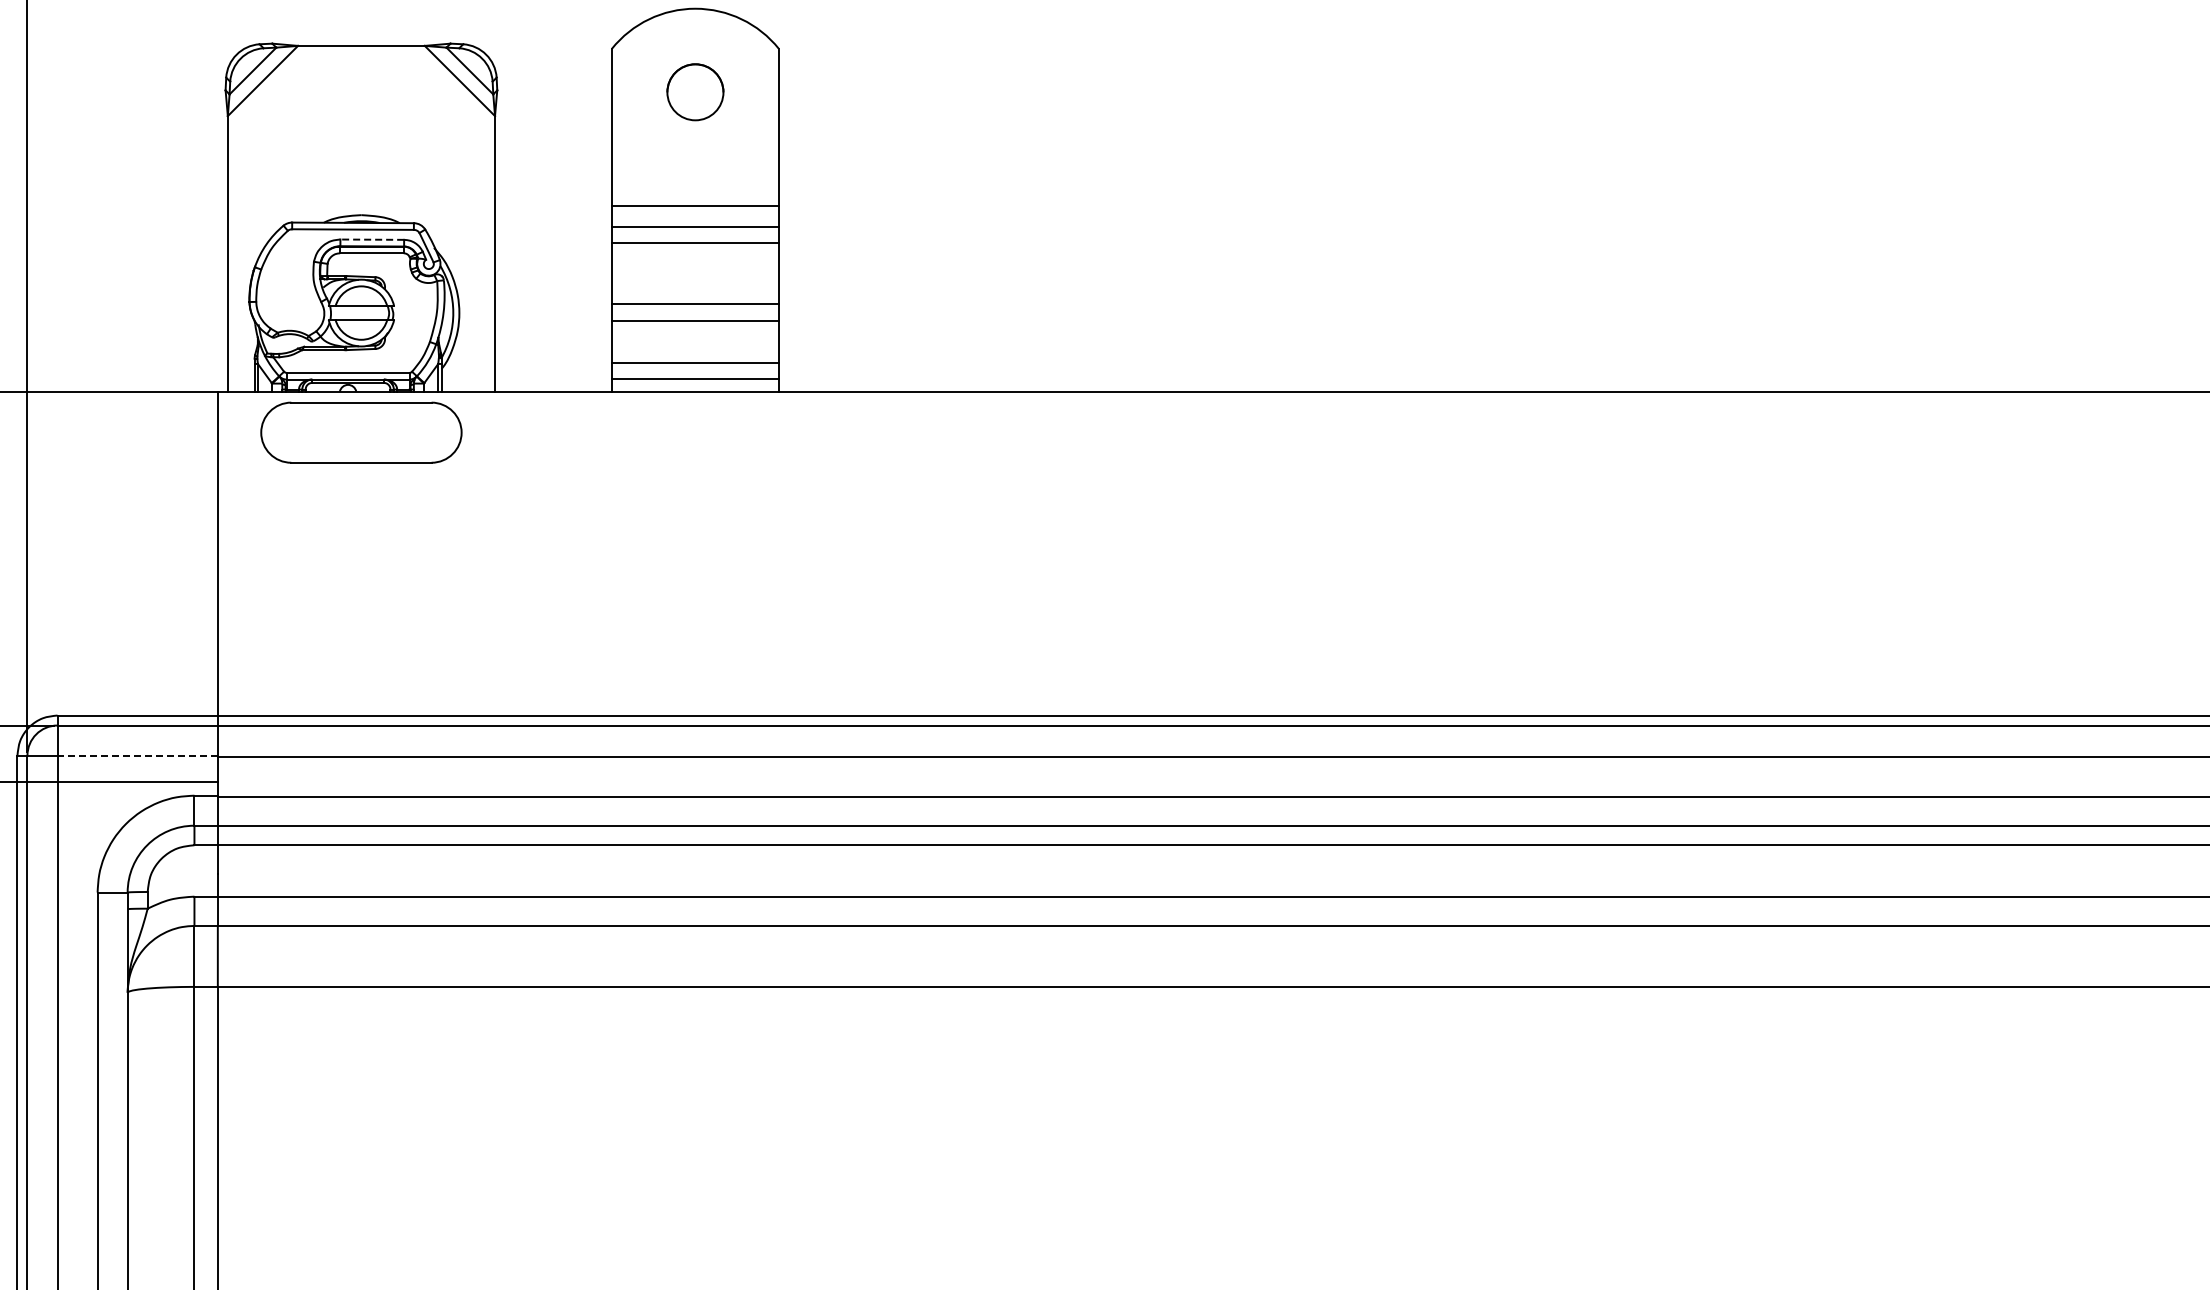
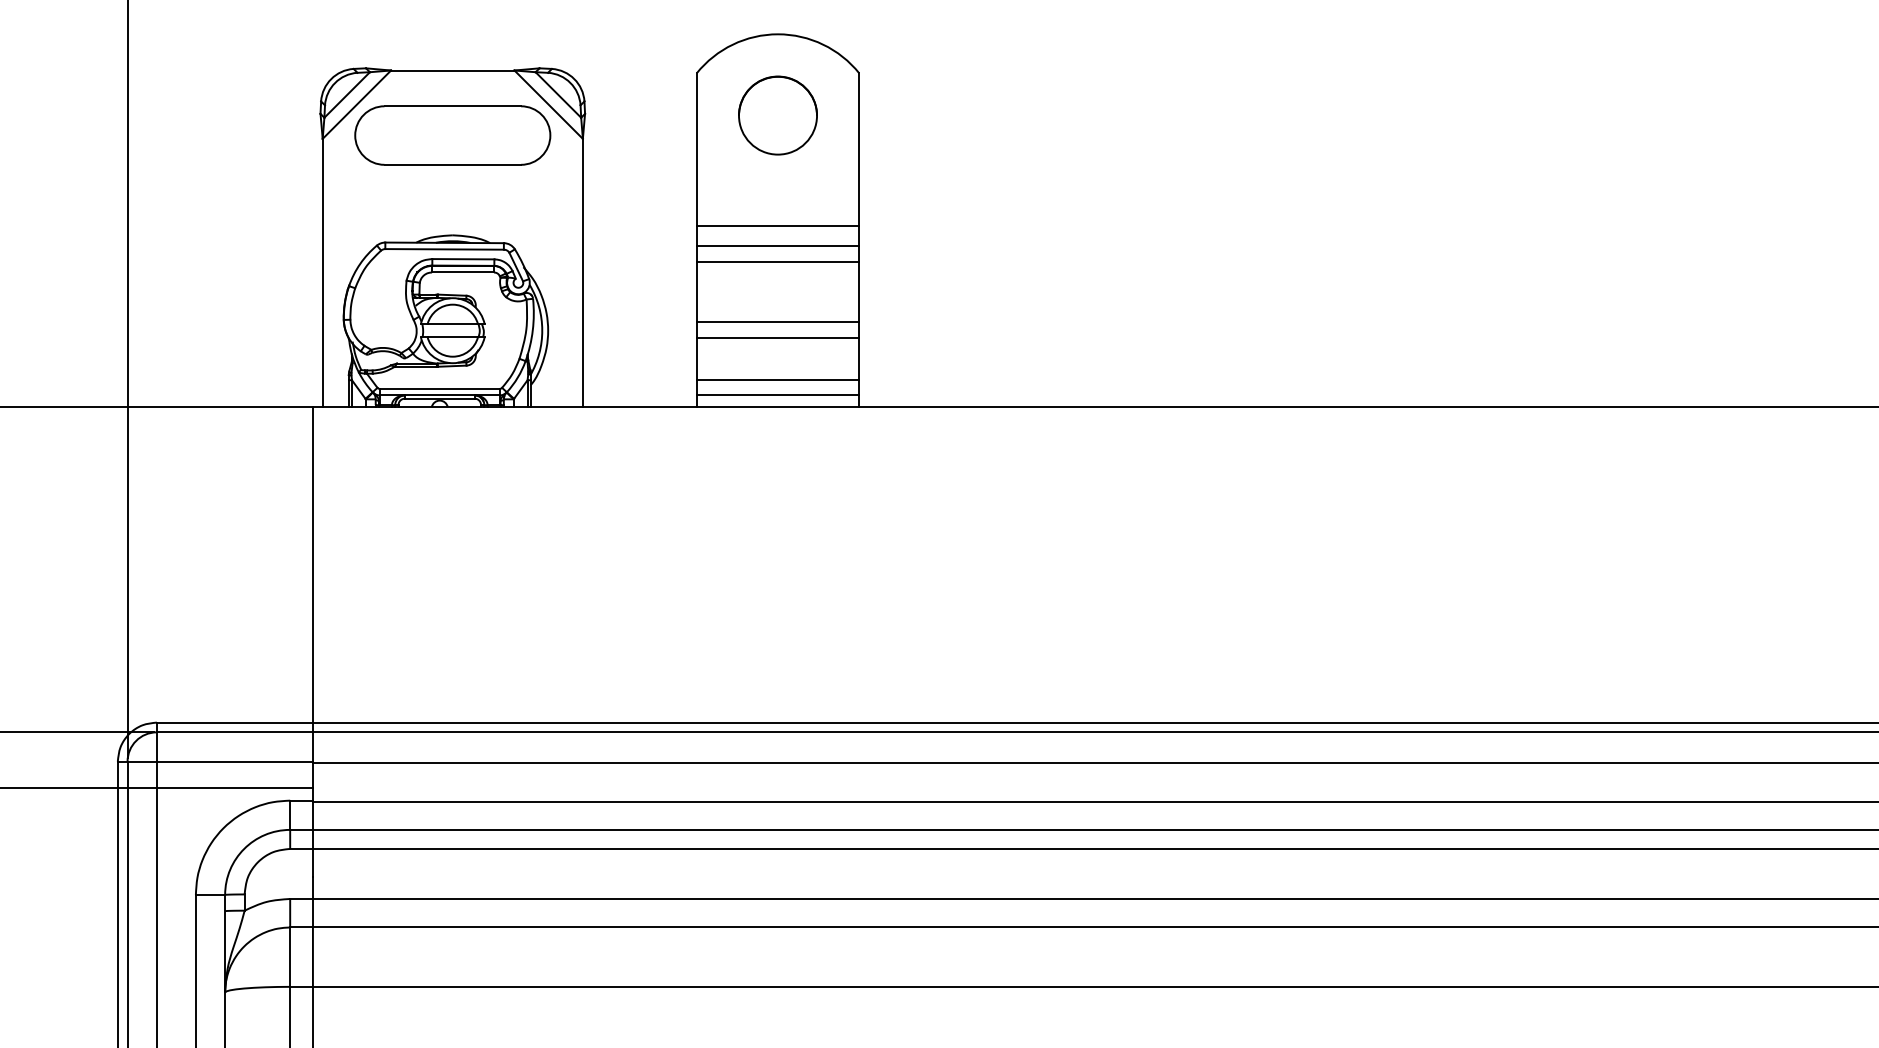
circle: (695, 92) -> (778, 115), size x1.43
line: (372, 239) -> (463, 259), dashed -> solid
part: (361, 432) -> (452, 135), moved
line: (137, 755) -> (234, 761), dashed -> solid

